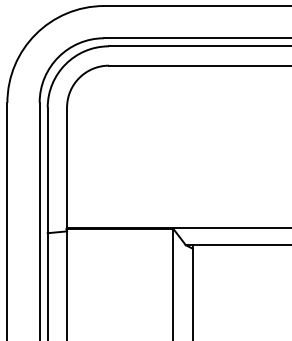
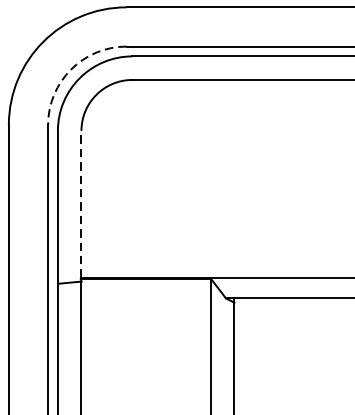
arc: (58, 57) -> (71, 69), solid -> dashed
line: (67, 167) -> (81, 203), solid -> dashed

